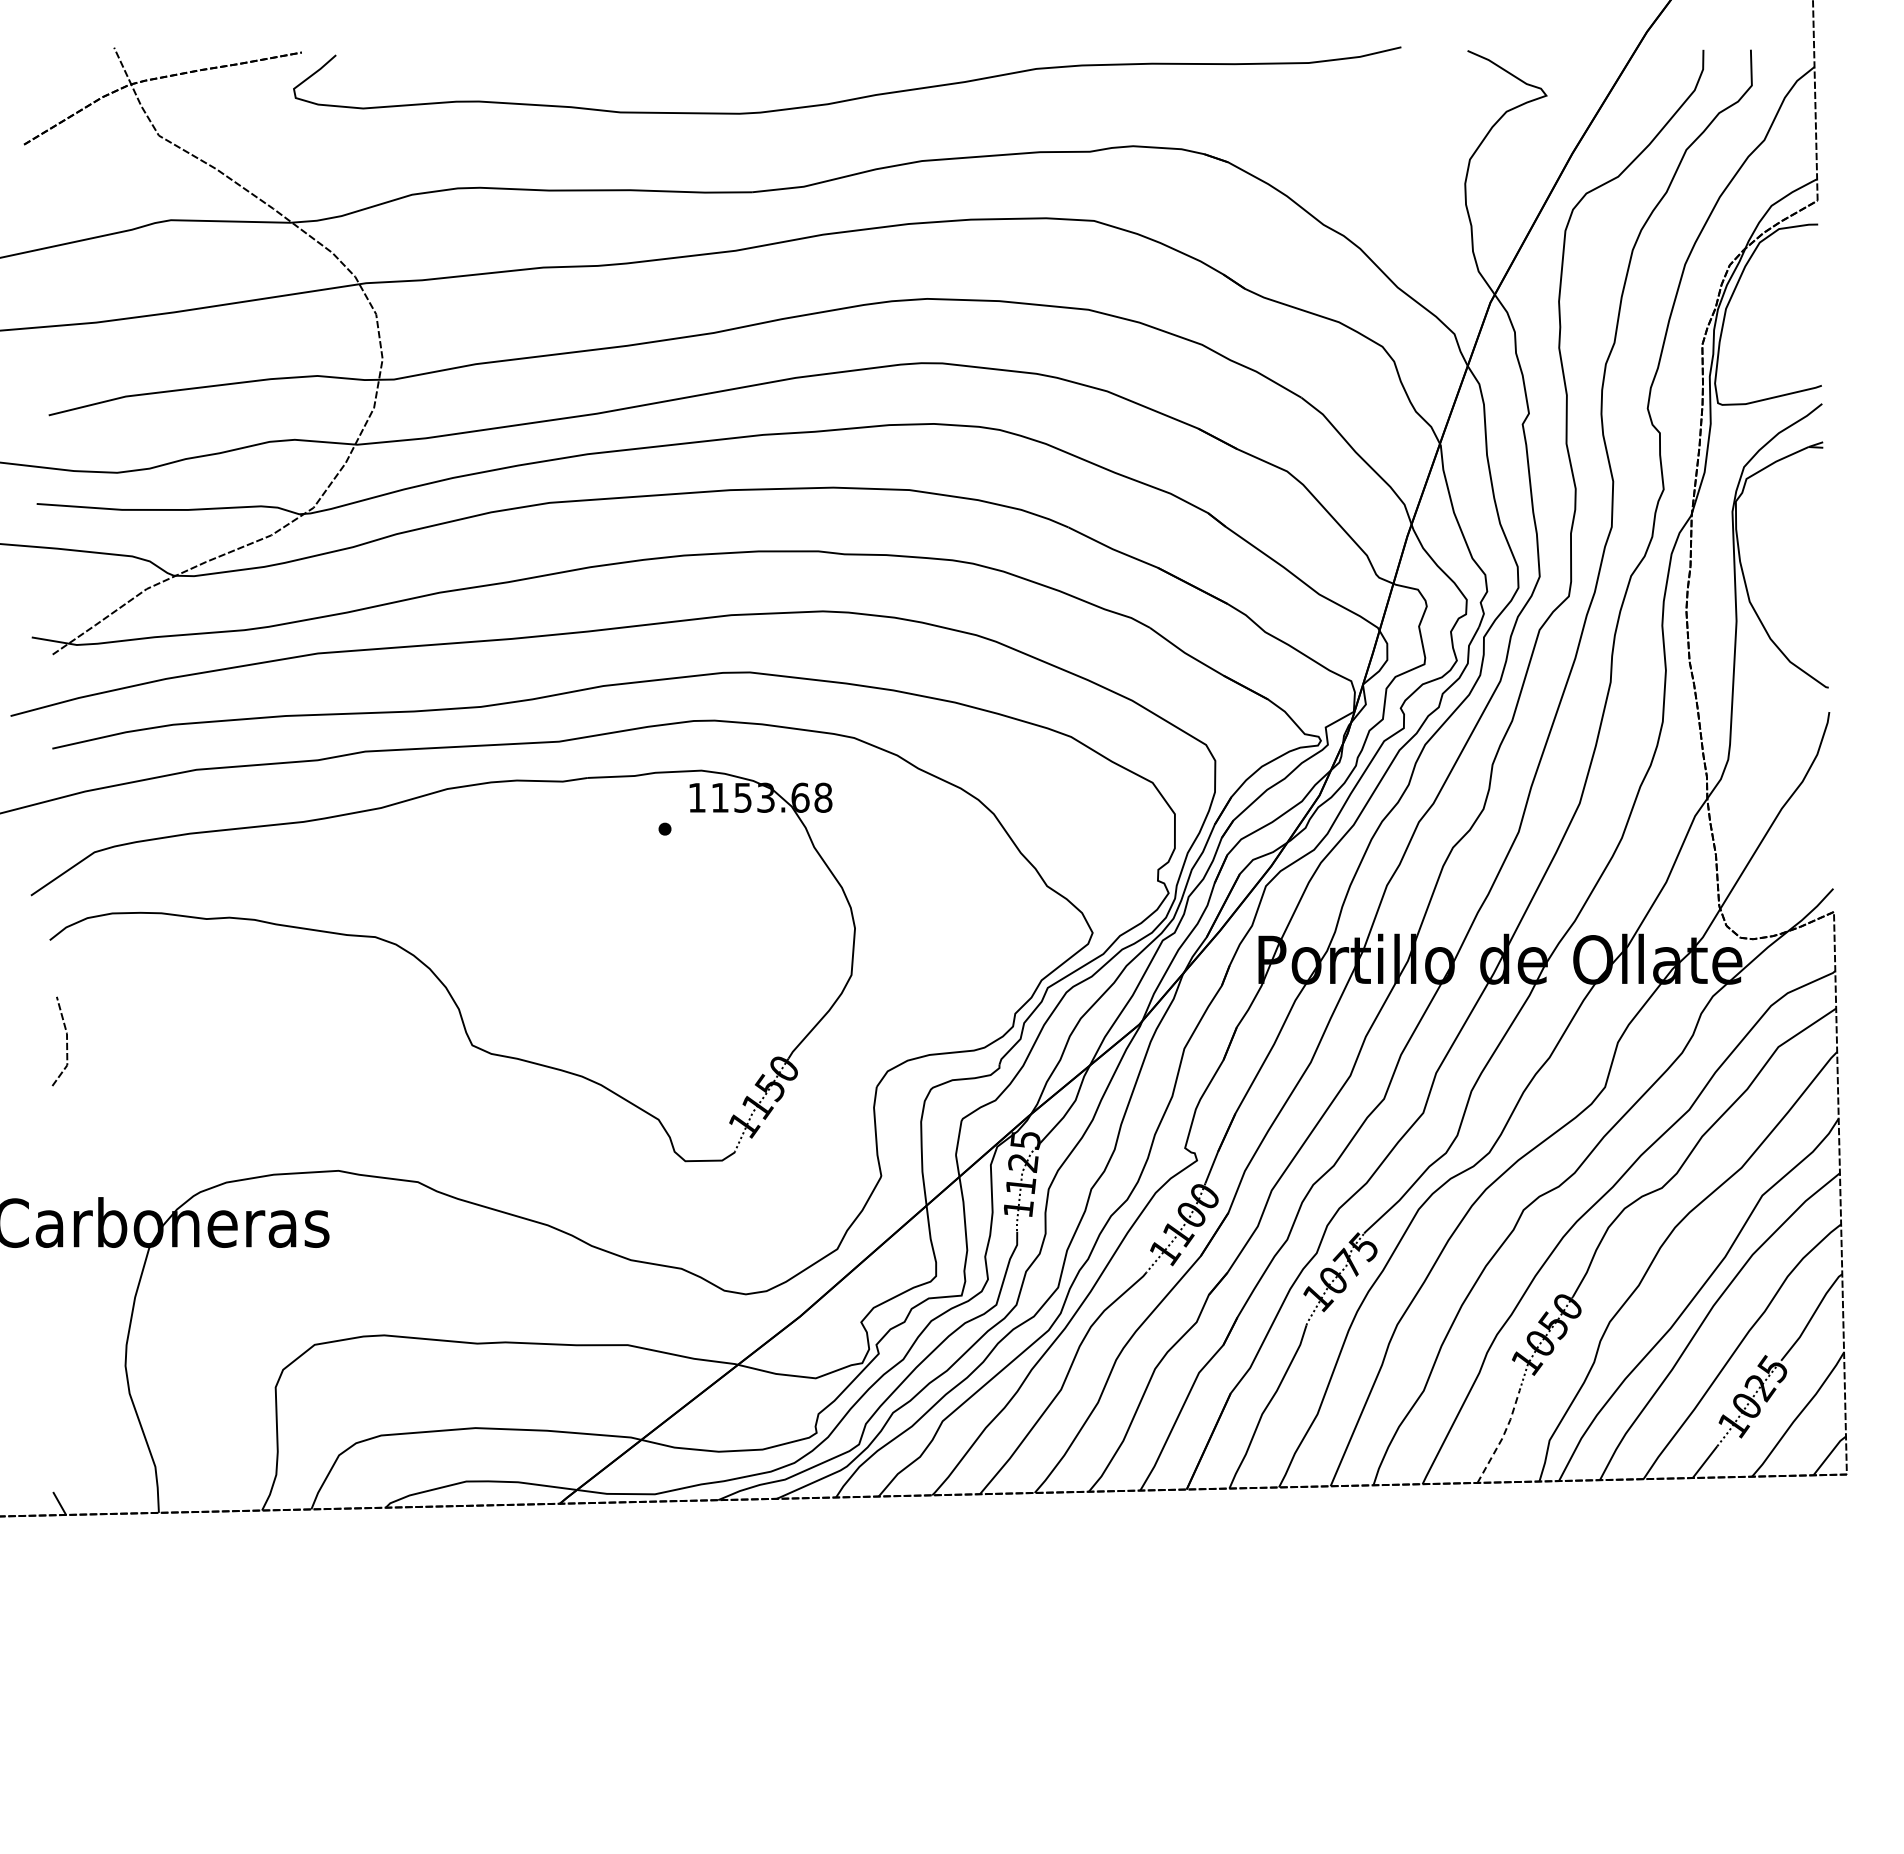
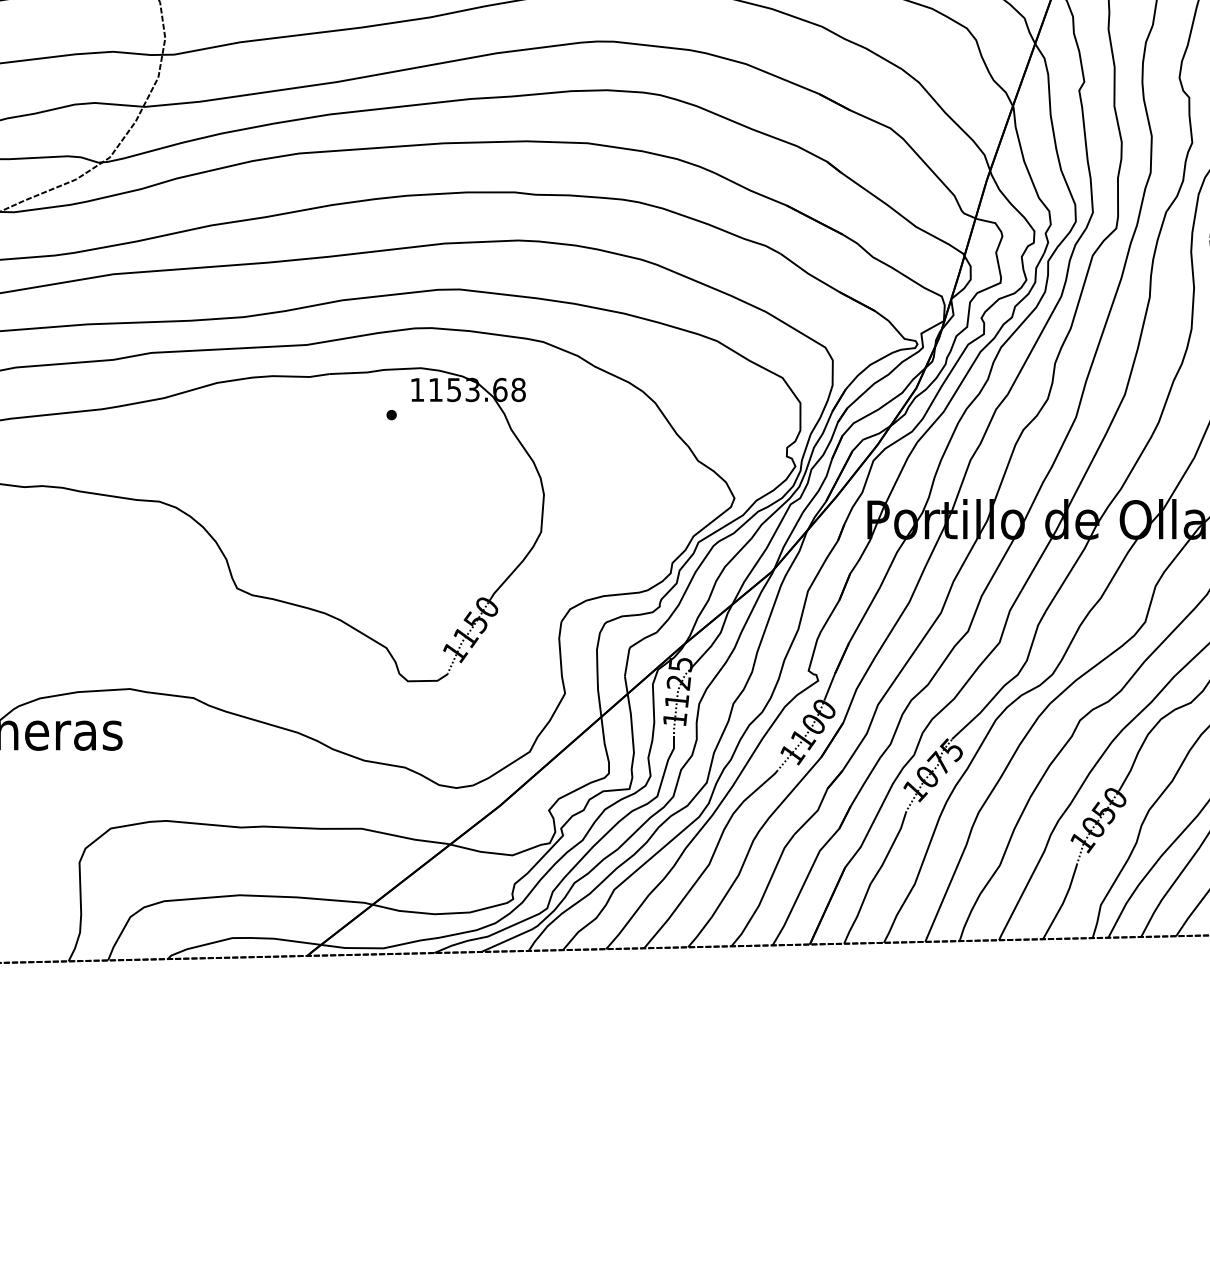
line: (1502, 1437) -> (1063, 902), dashed -> solid

